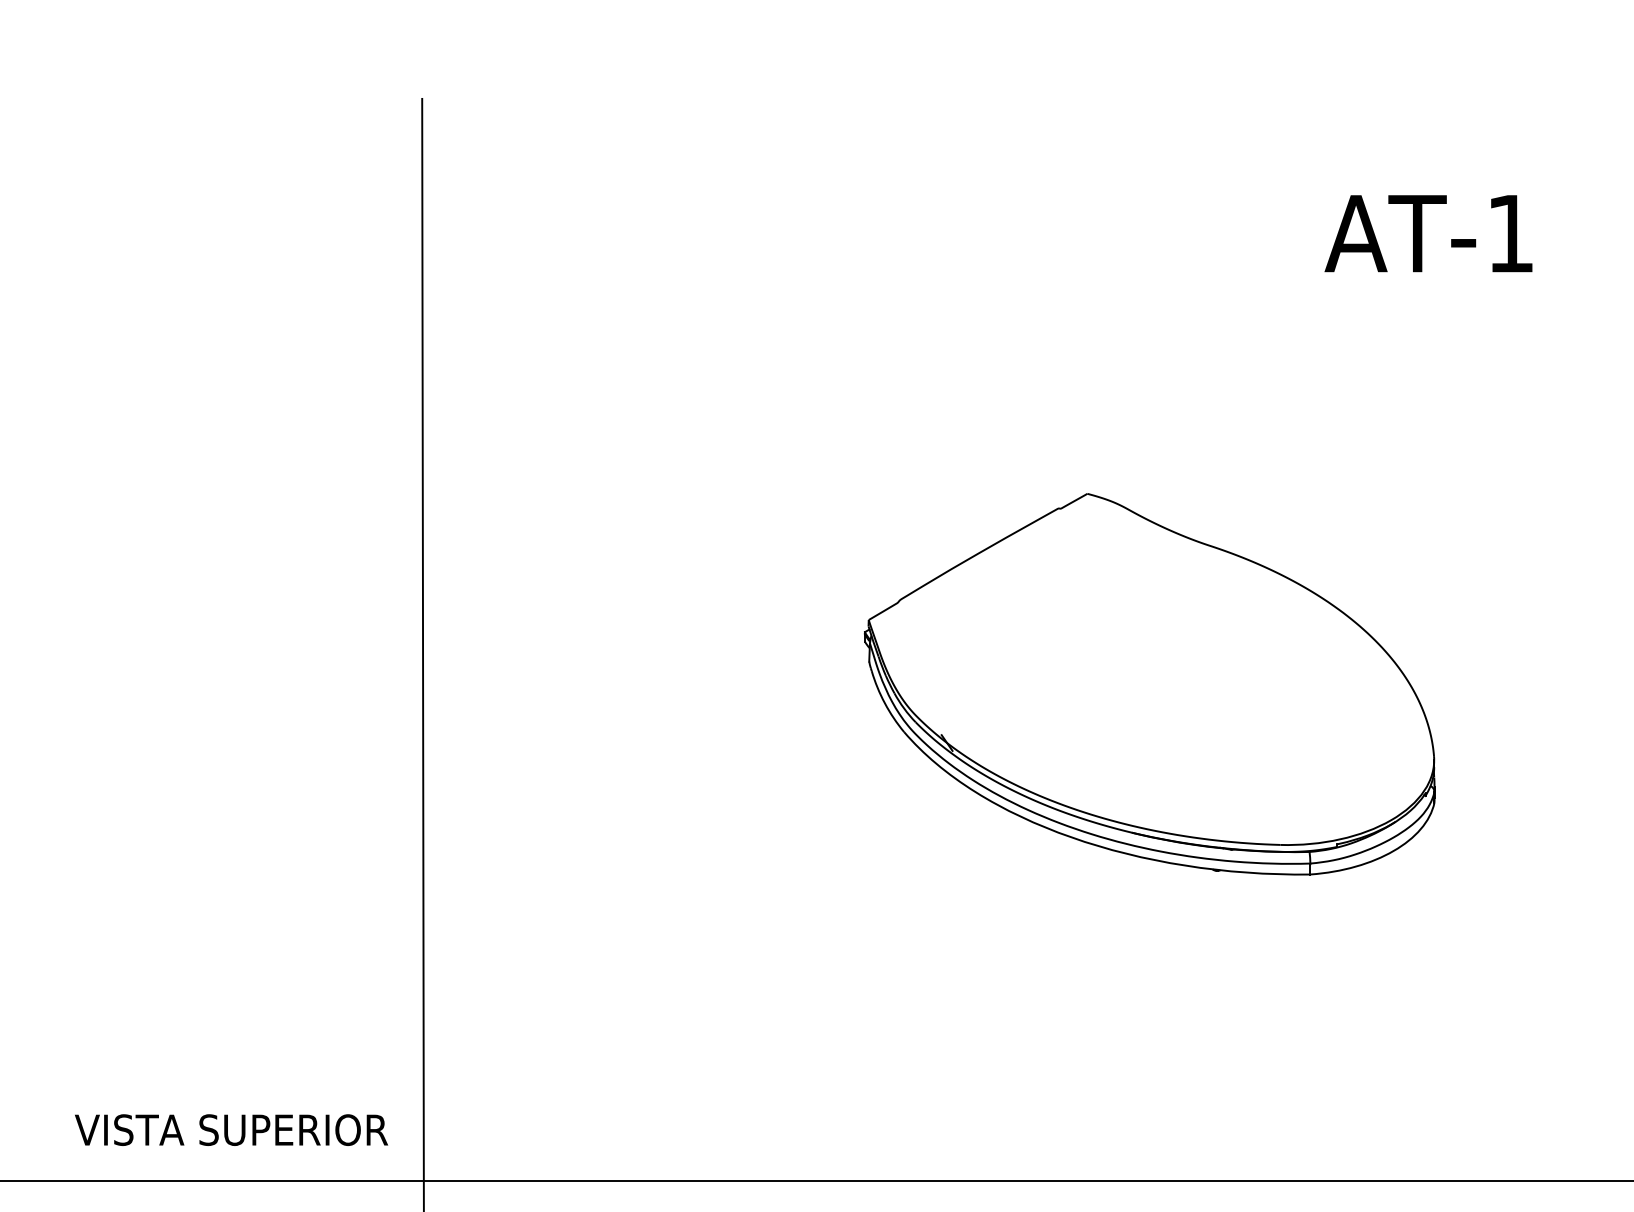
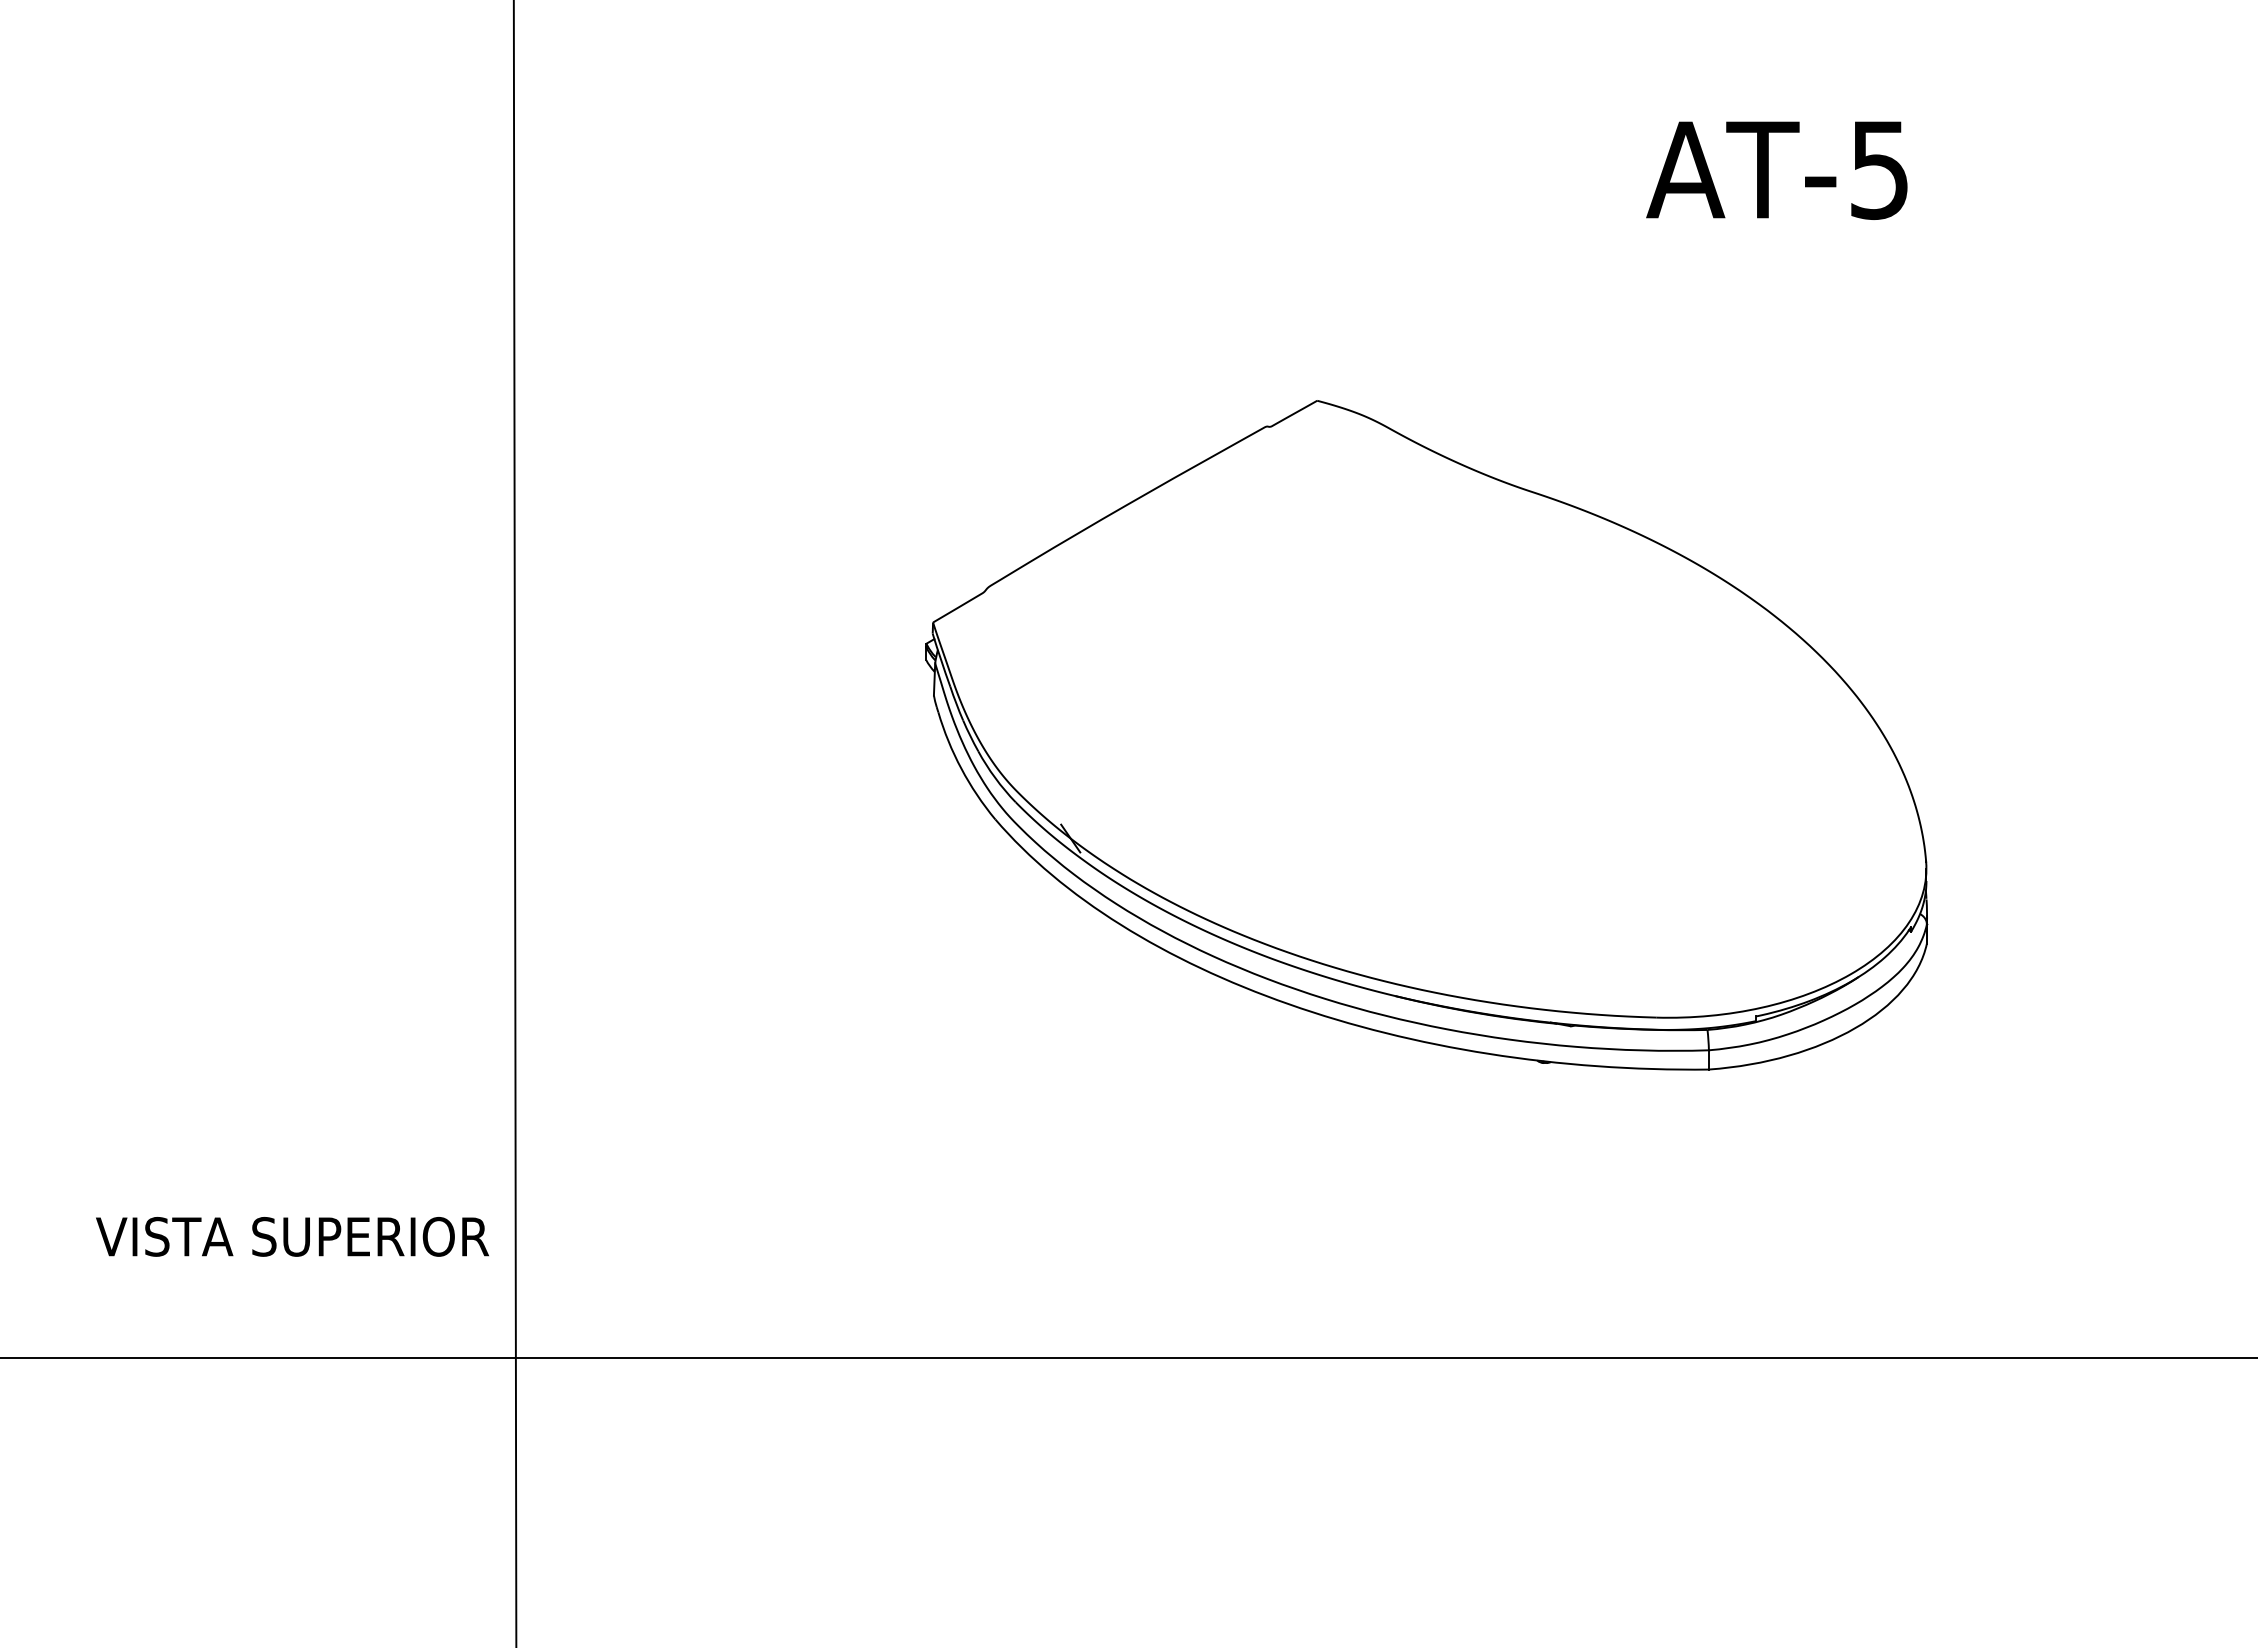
text: (1510, 234) -> (1879, 170), AT-1 -> AT-5
part: (1149, 684) -> (1426, 735), size x1.4
text: (231, 1129) -> (292, 1236), moved

